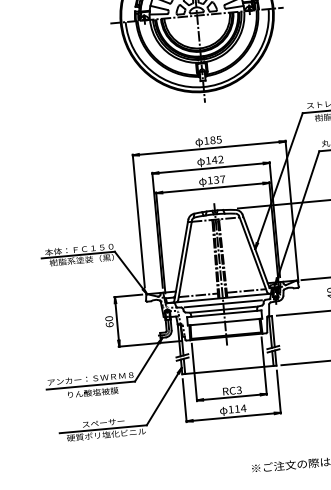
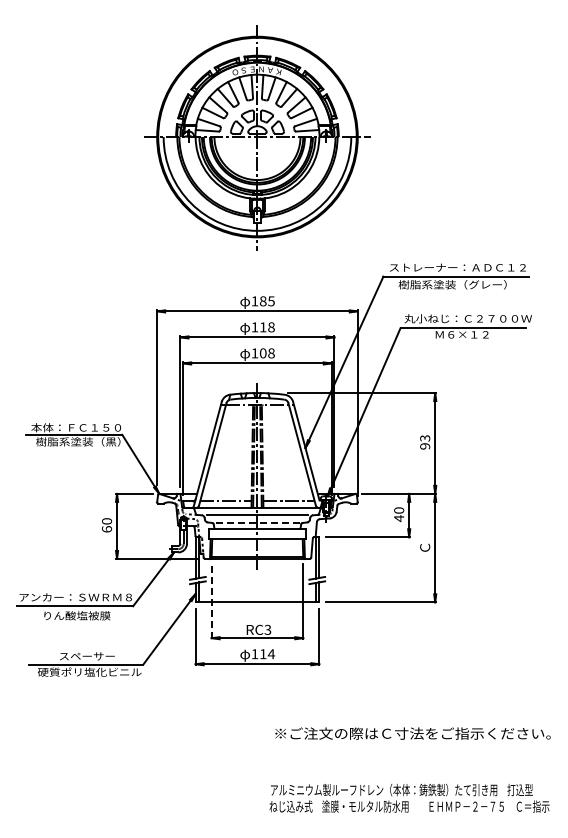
text: (217, 160) -> (266, 327), 142 -> 118
text: (219, 179) -> (266, 353), 137 -> 108
line: (223, 309) -> (256, 523), solid -> dashed
line: (194, 372) -> (211, 601), solid -> dashed

